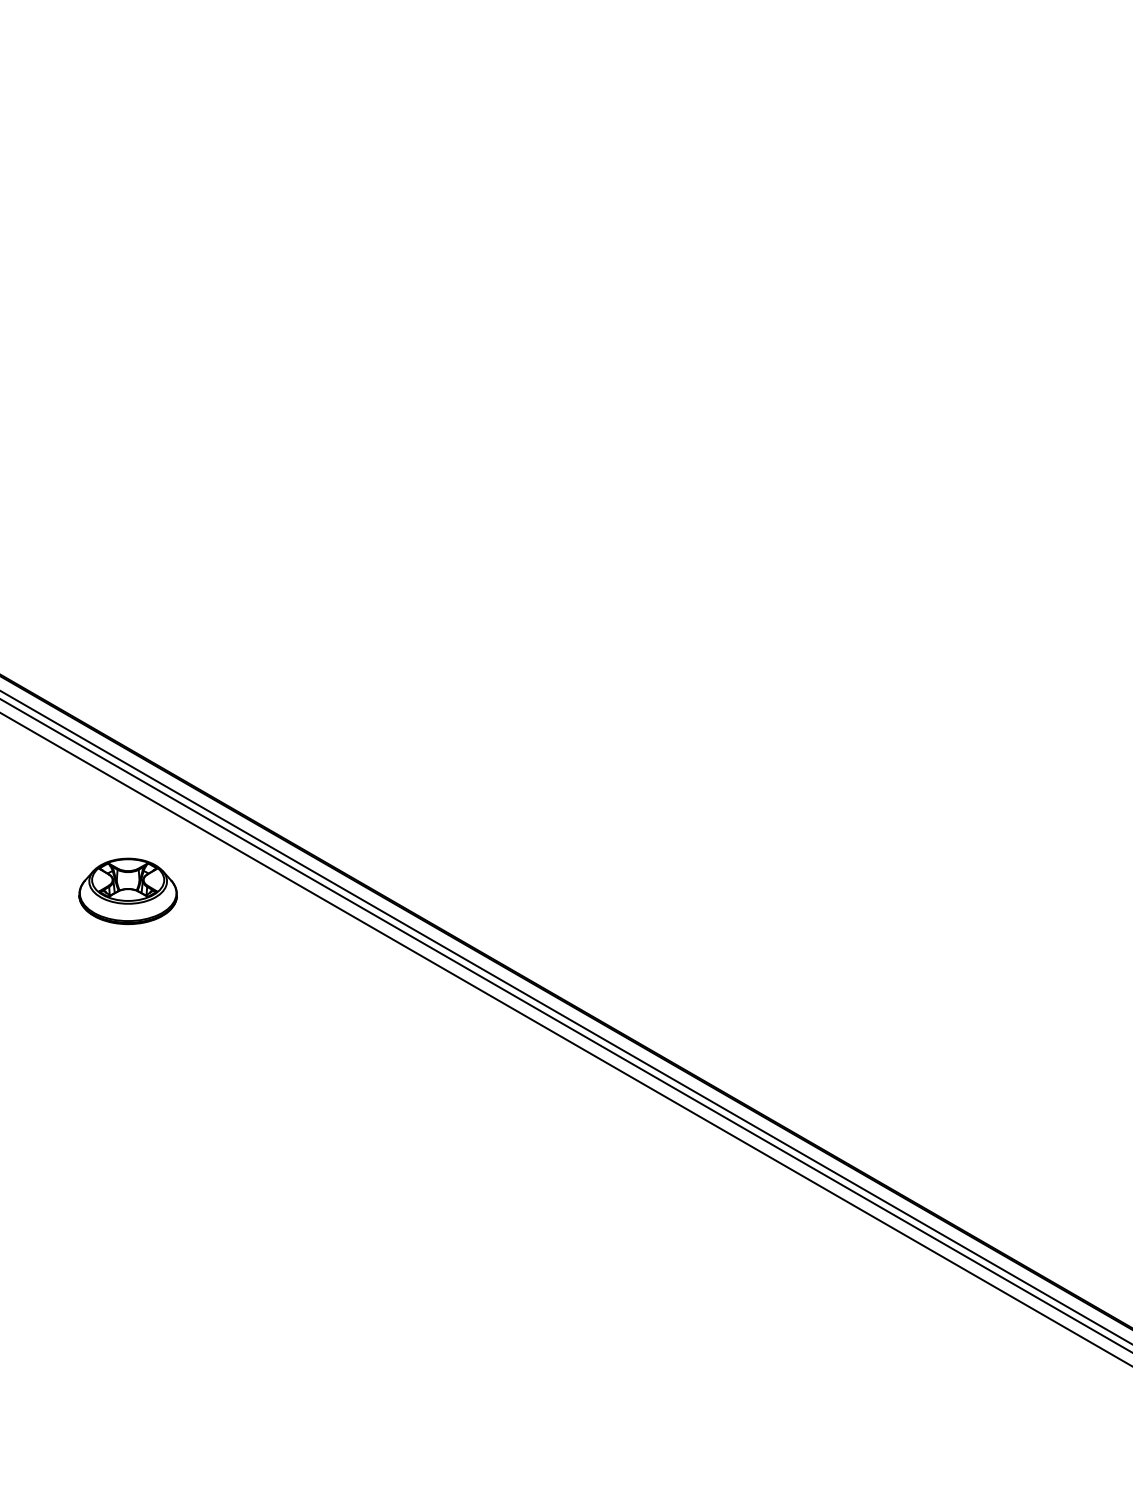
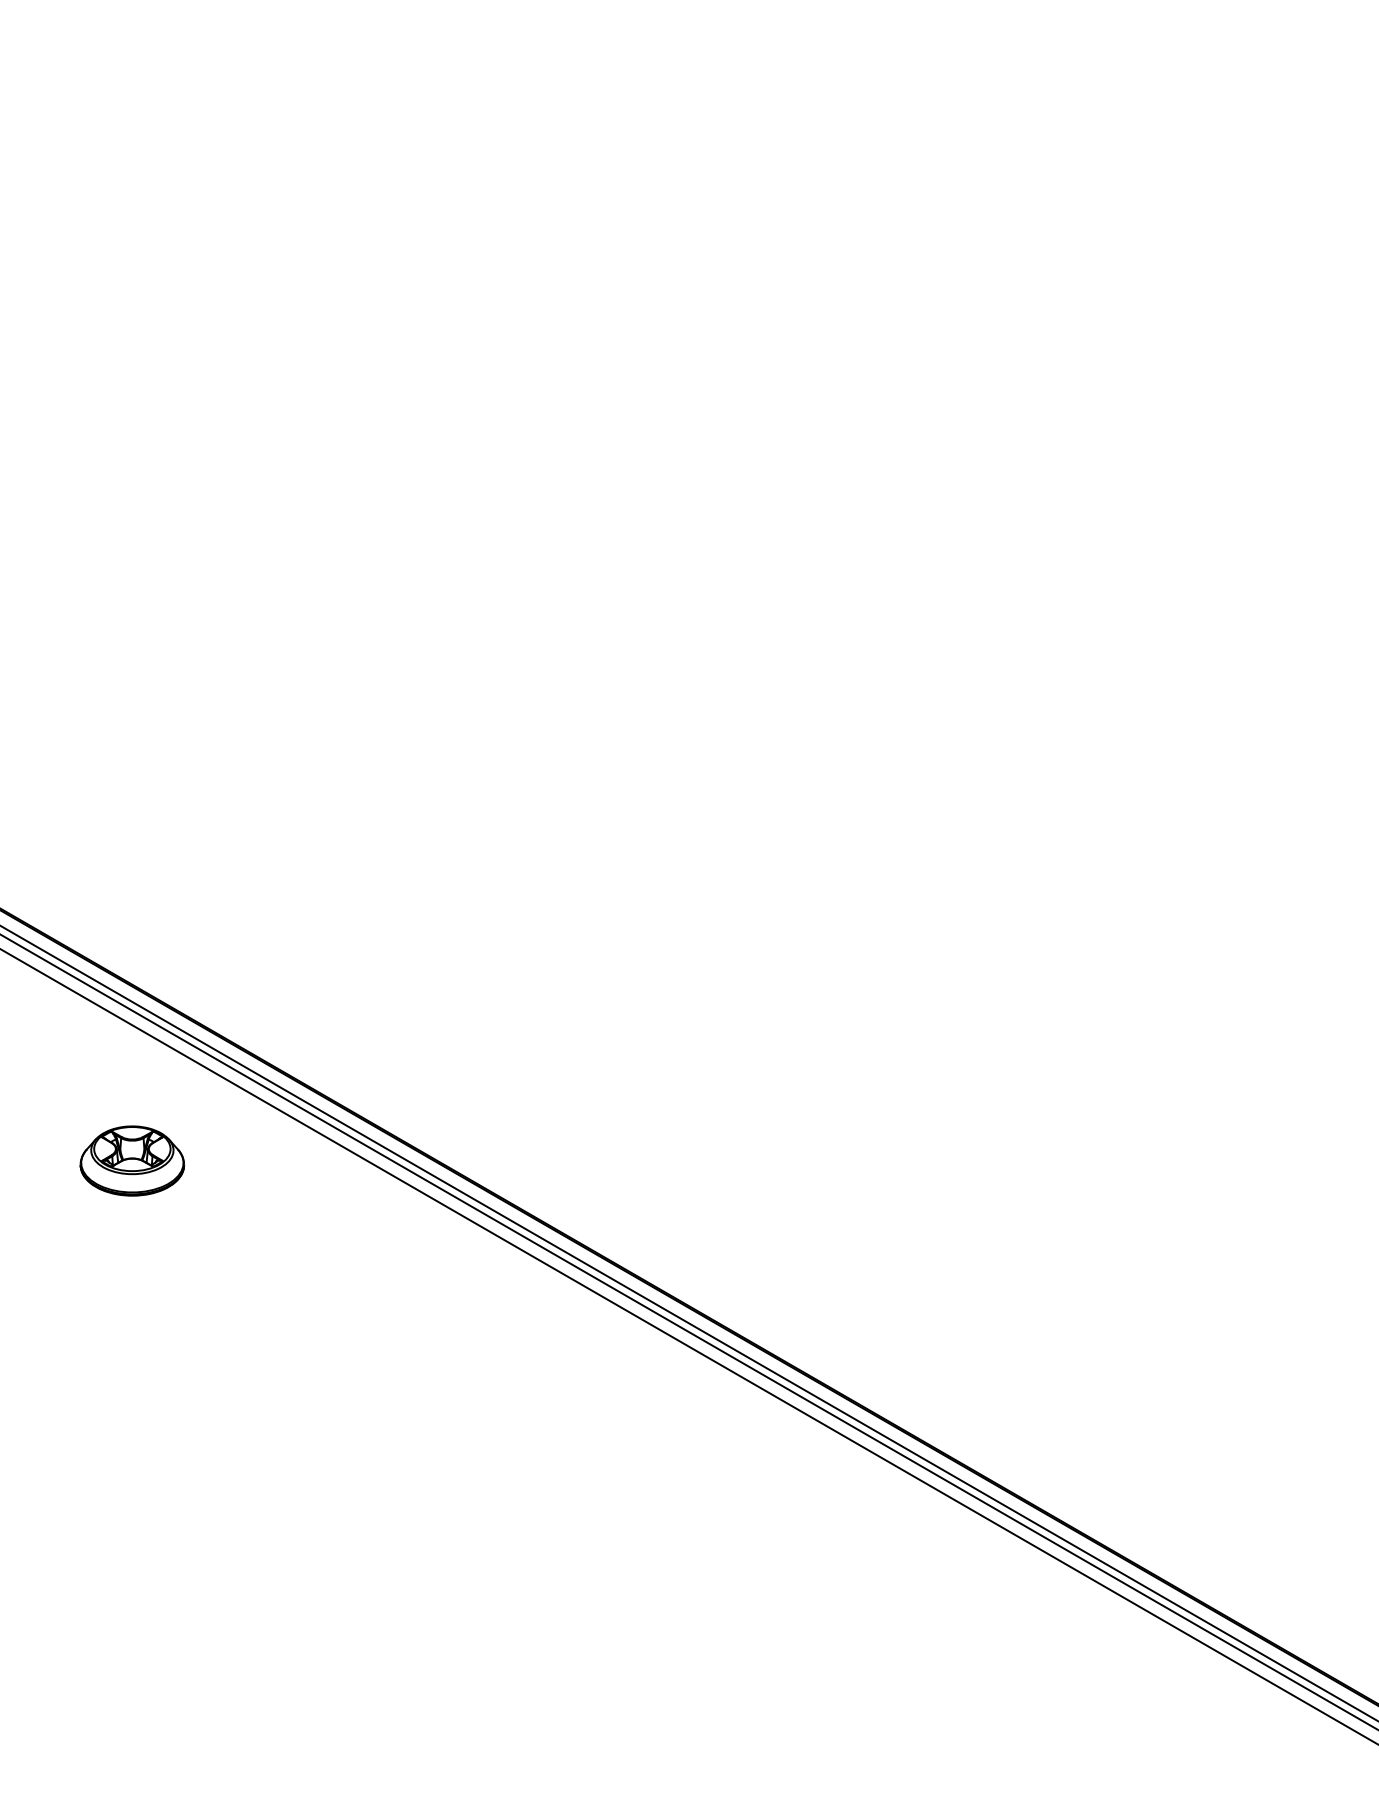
part: (128, 890) -> (132, 1160), moved

